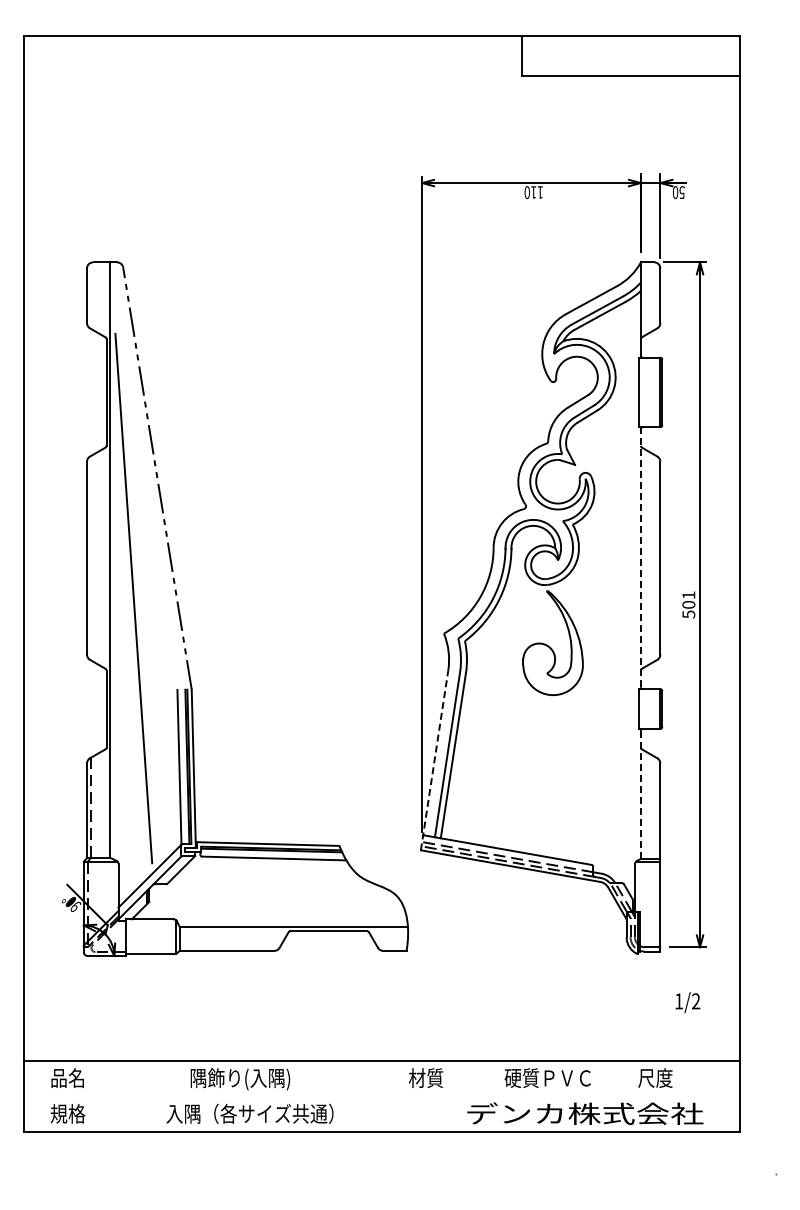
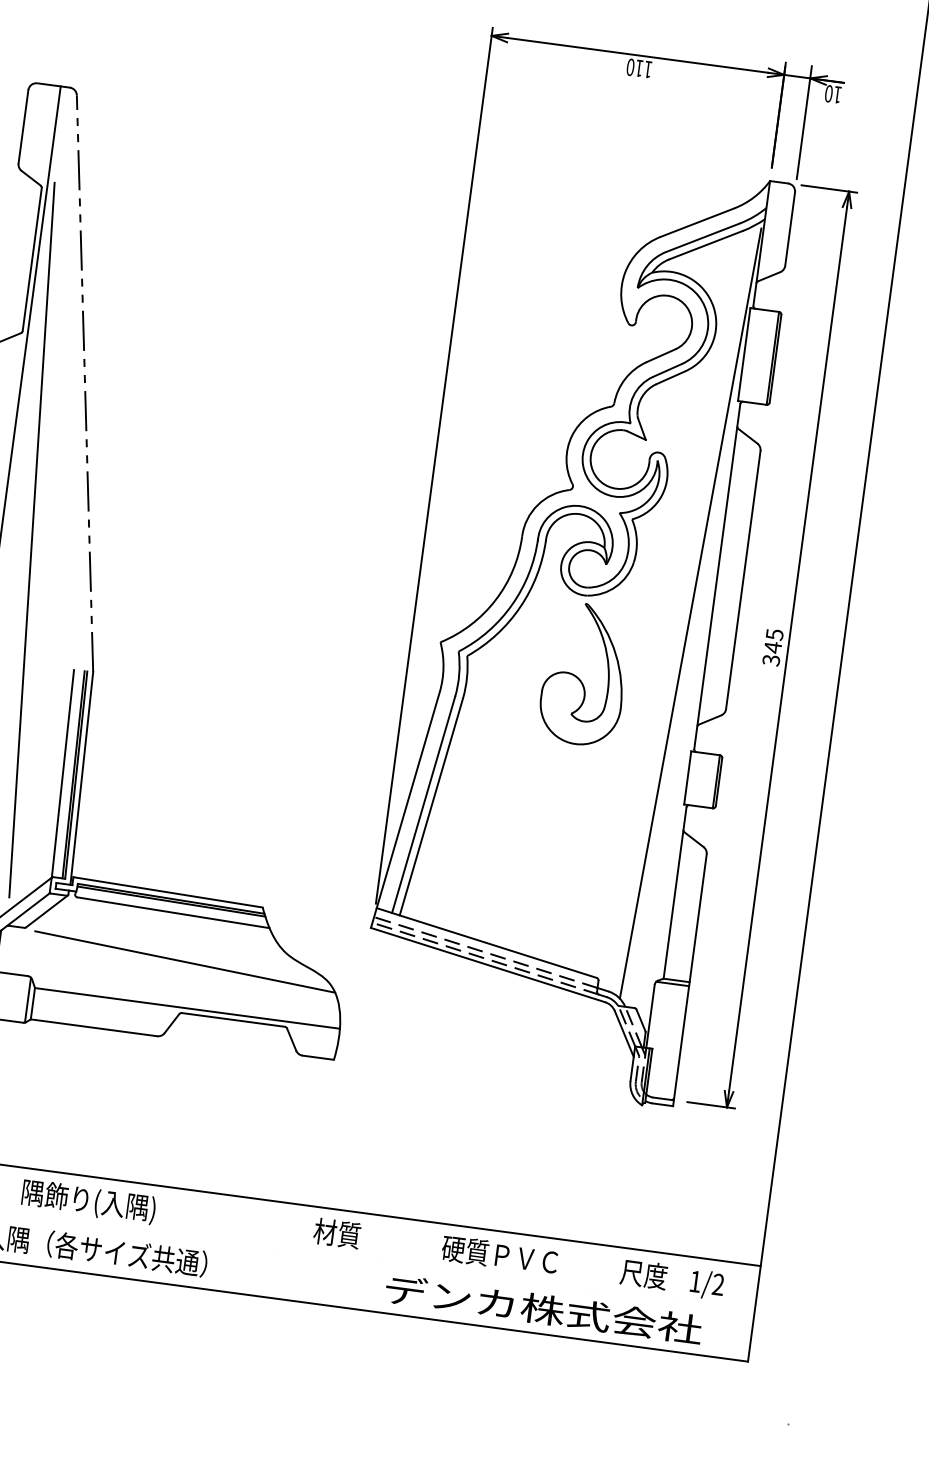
text: (681, 192) -> (836, 94), 50 -> 10
line: (640, 557) -> (716, 575), dashed -> solid
line: (624, 587) -> (690, 612), added
text: (688, 604) -> (772, 646), 501 -> 345
line: (434, 759) -> (405, 808), dashed -> solid
line: (640, 794) -> (674, 892), dashed -> solid
line: (287, 893) -> (184, 961), added
text: (687, 1002) -> (706, 1284), moved

